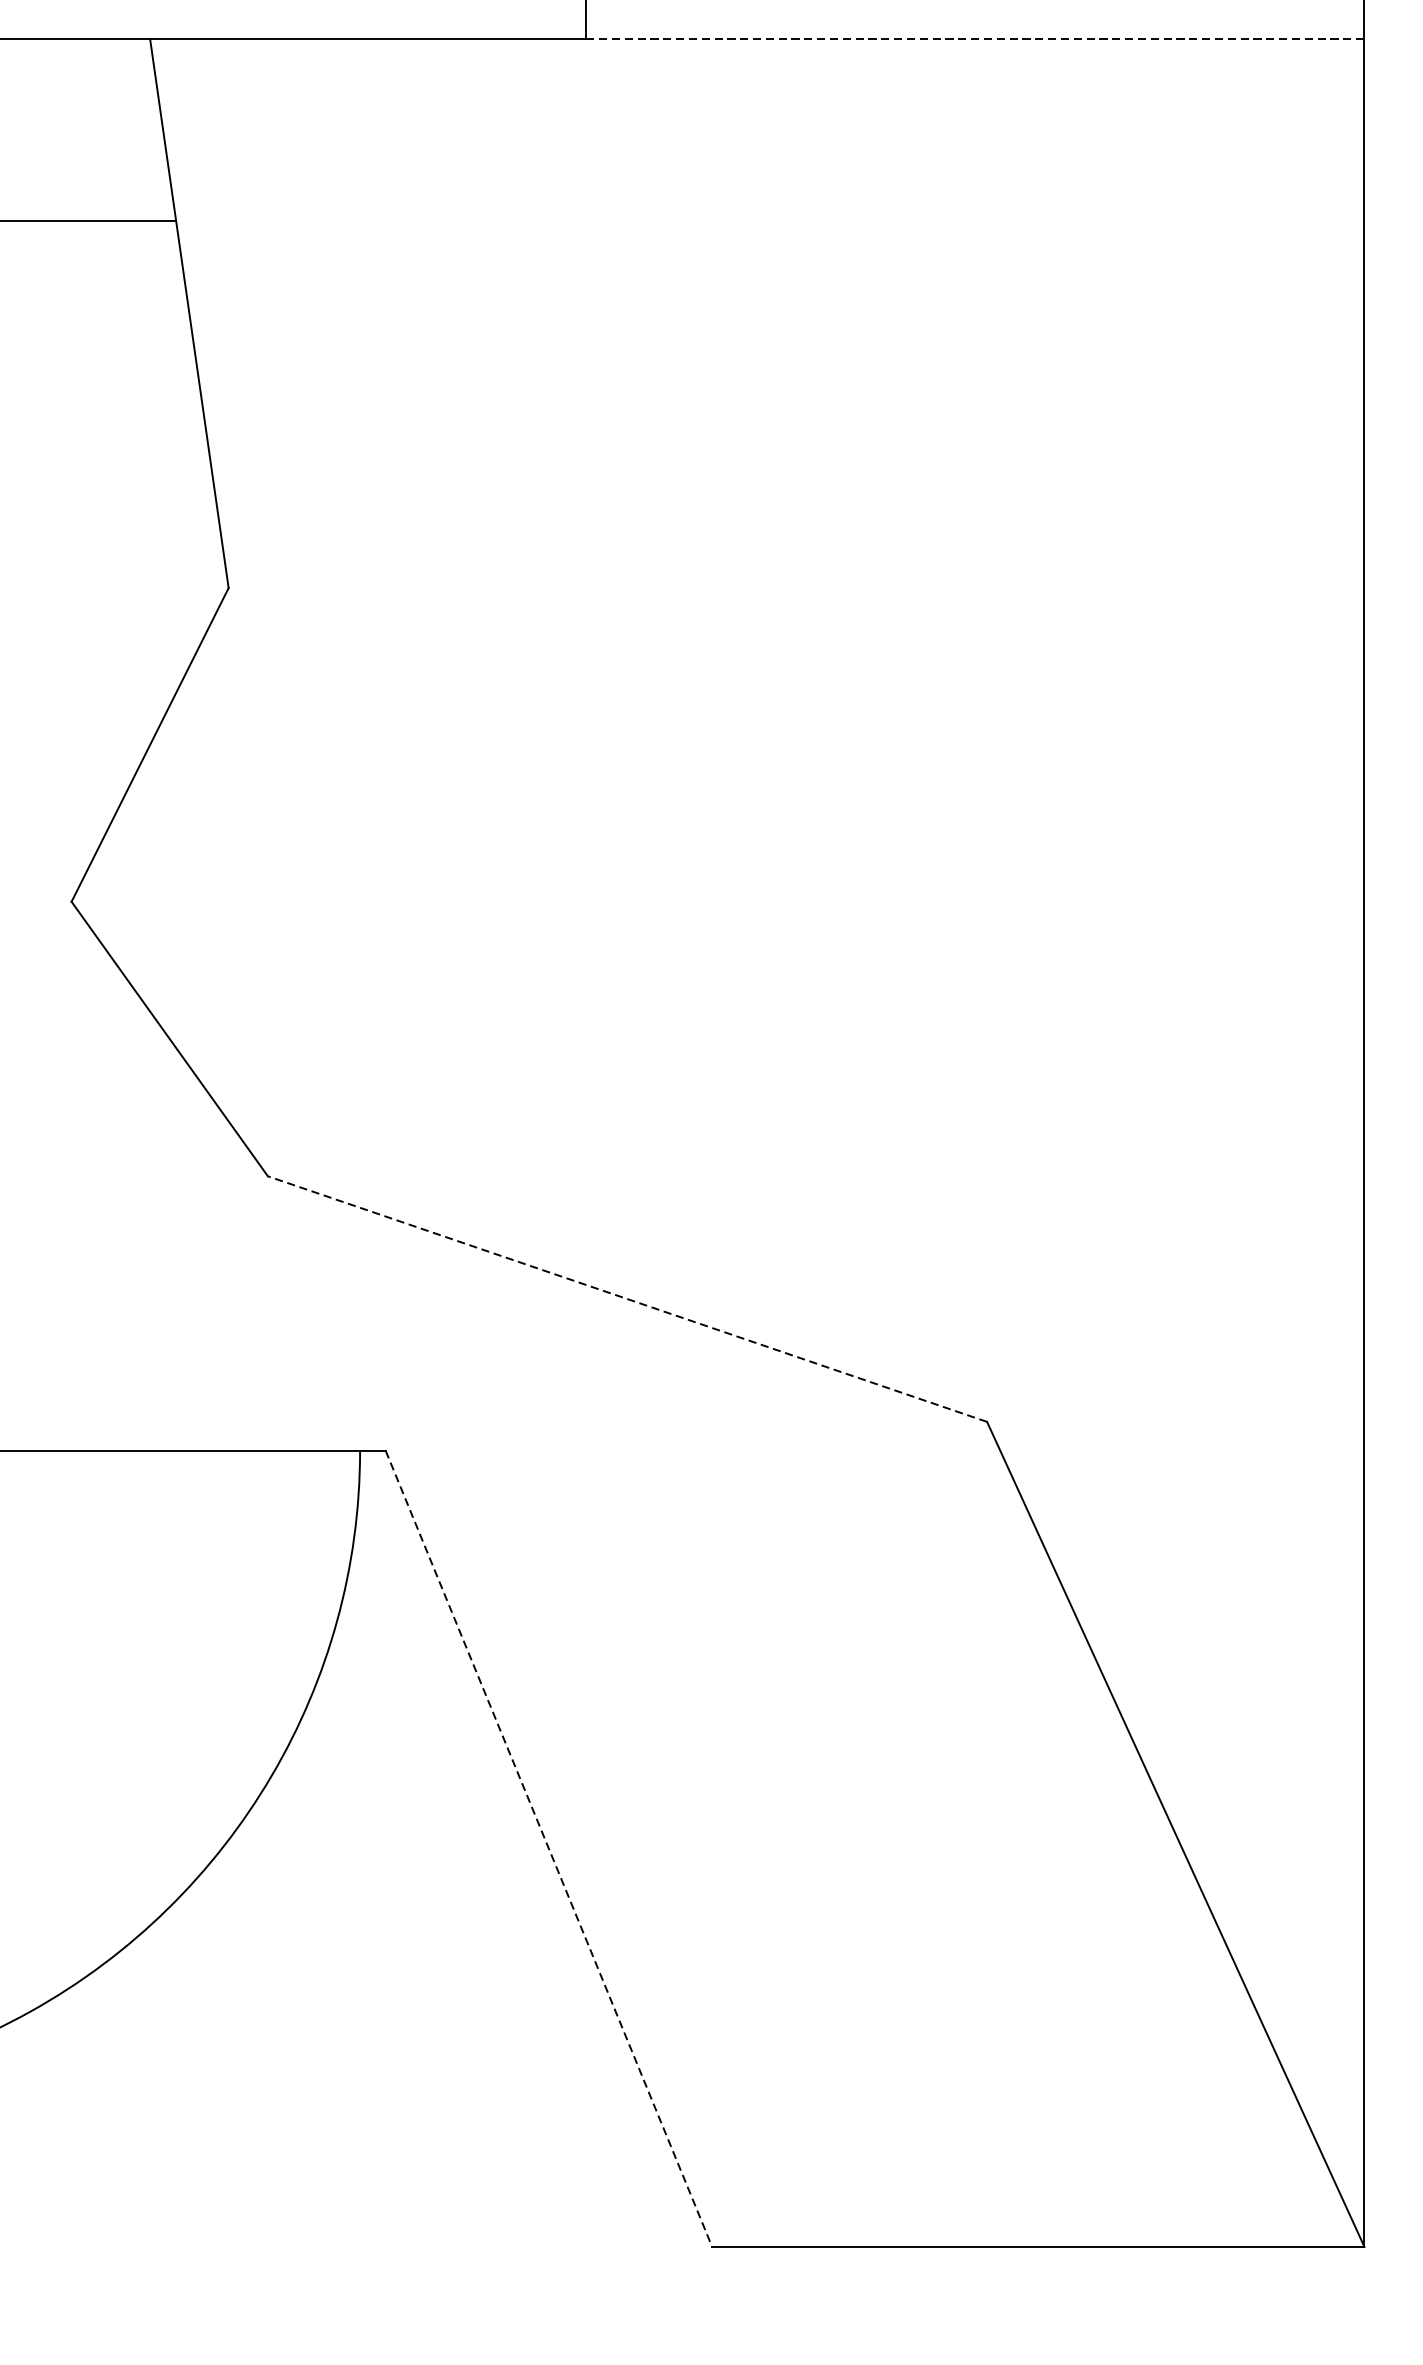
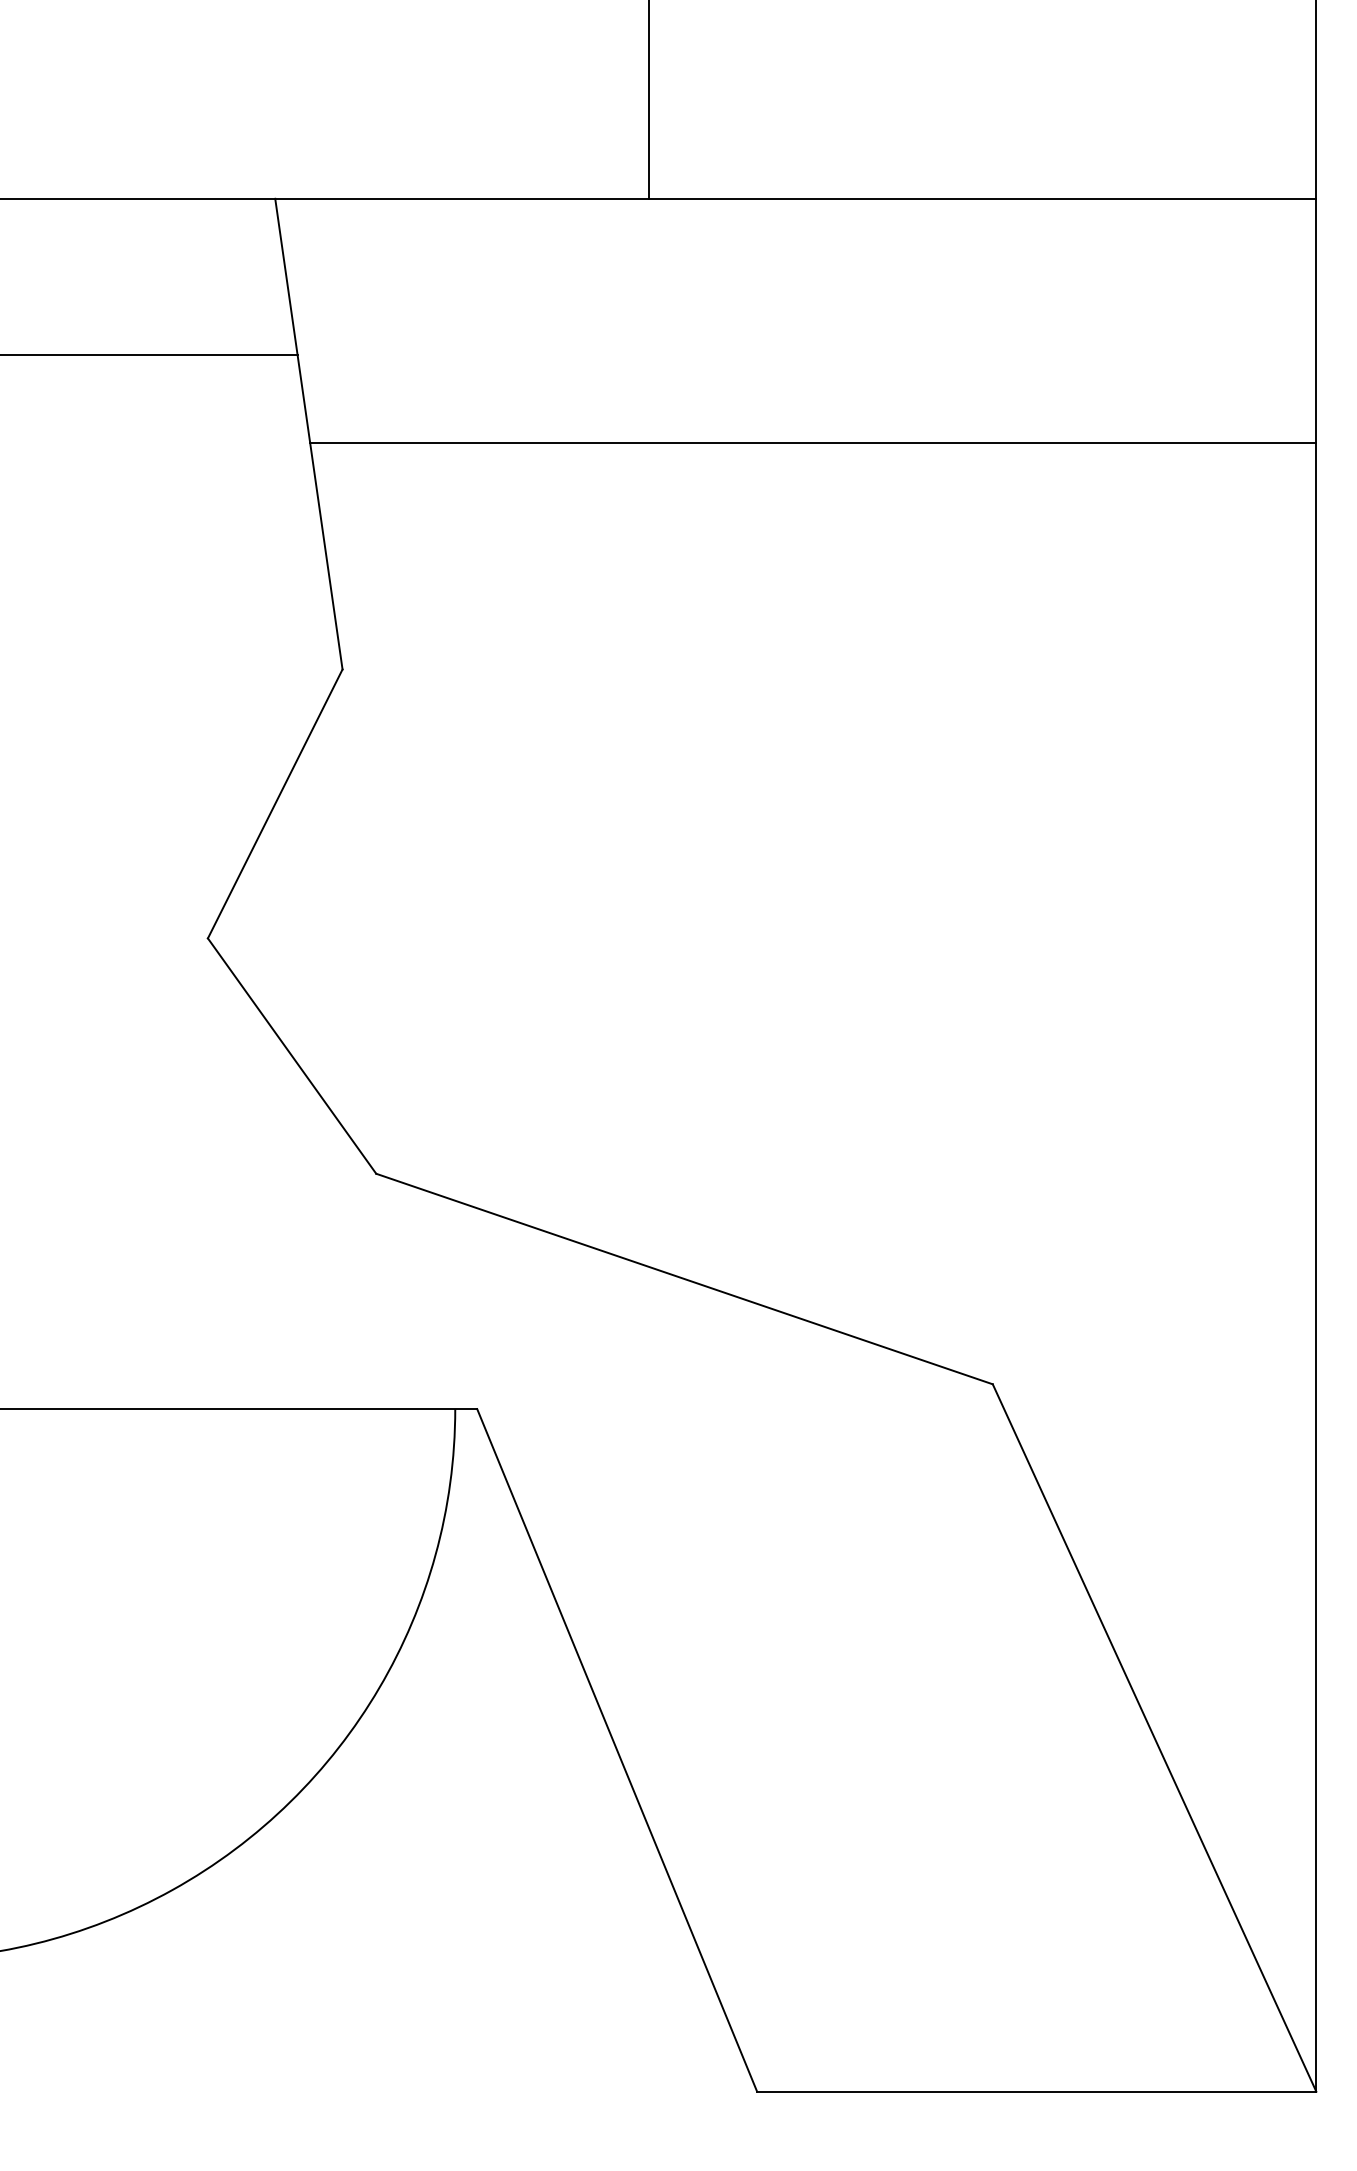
line: (975, 38) -> (982, 198), dashed -> solid
line: (777, 323) -> (813, 442), added
line: (627, 1299) -> (684, 1279), dashed -> solid
line: (549, 1849) -> (617, 1750), dashed -> solid

